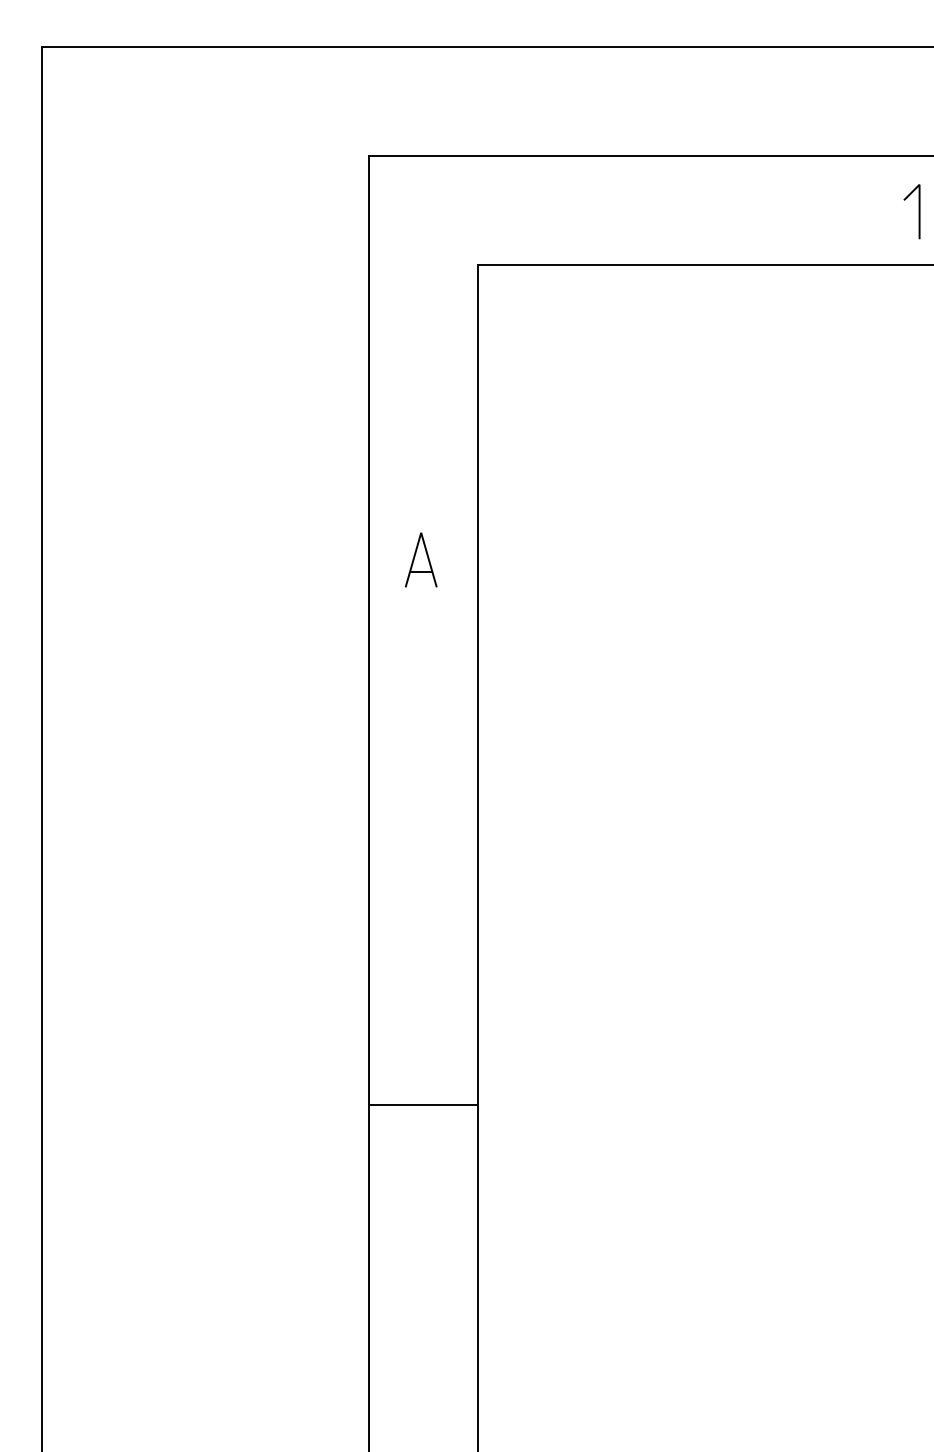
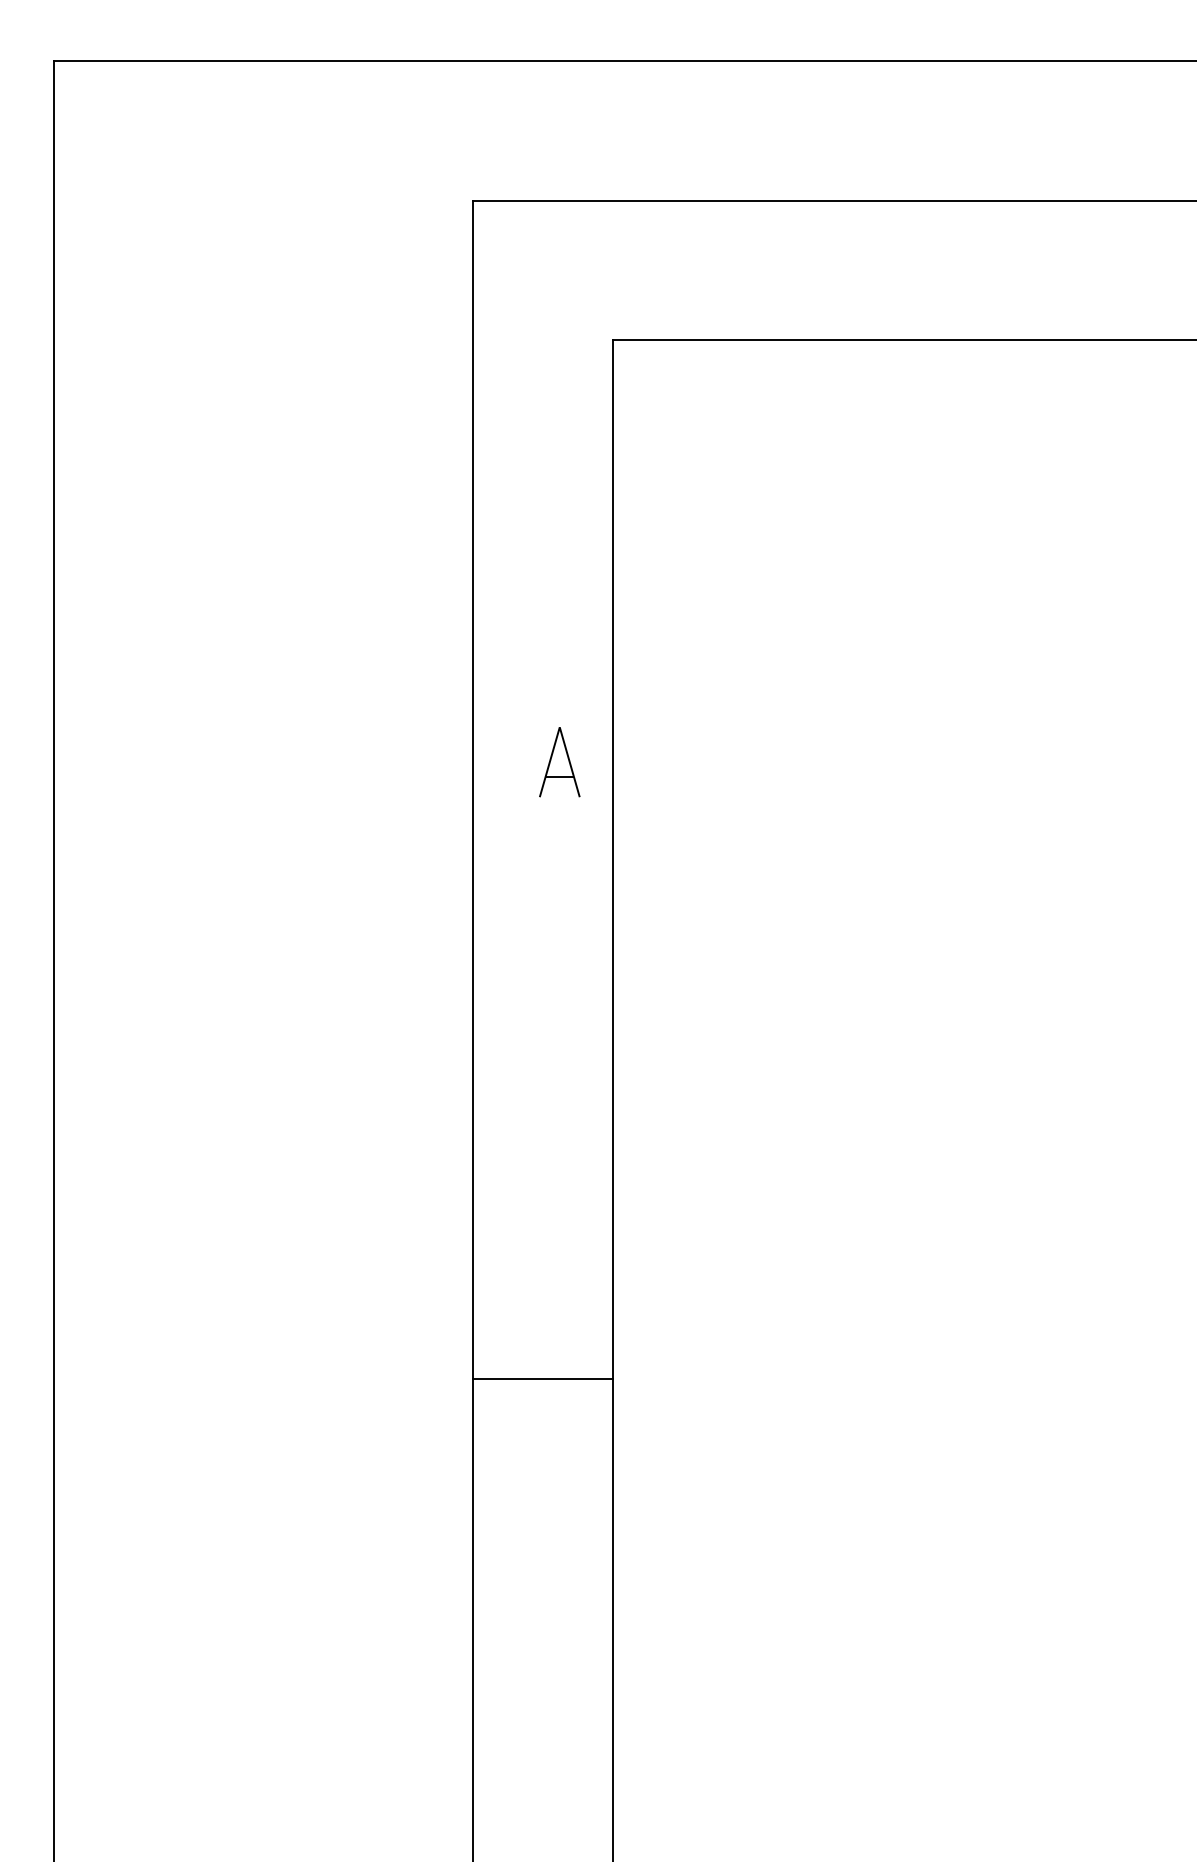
line: (918, 211) -> (1177, 271), removed
part: (420, 560) -> (559, 762), moved
line: (424, 1104) -> (543, 1378), moved

